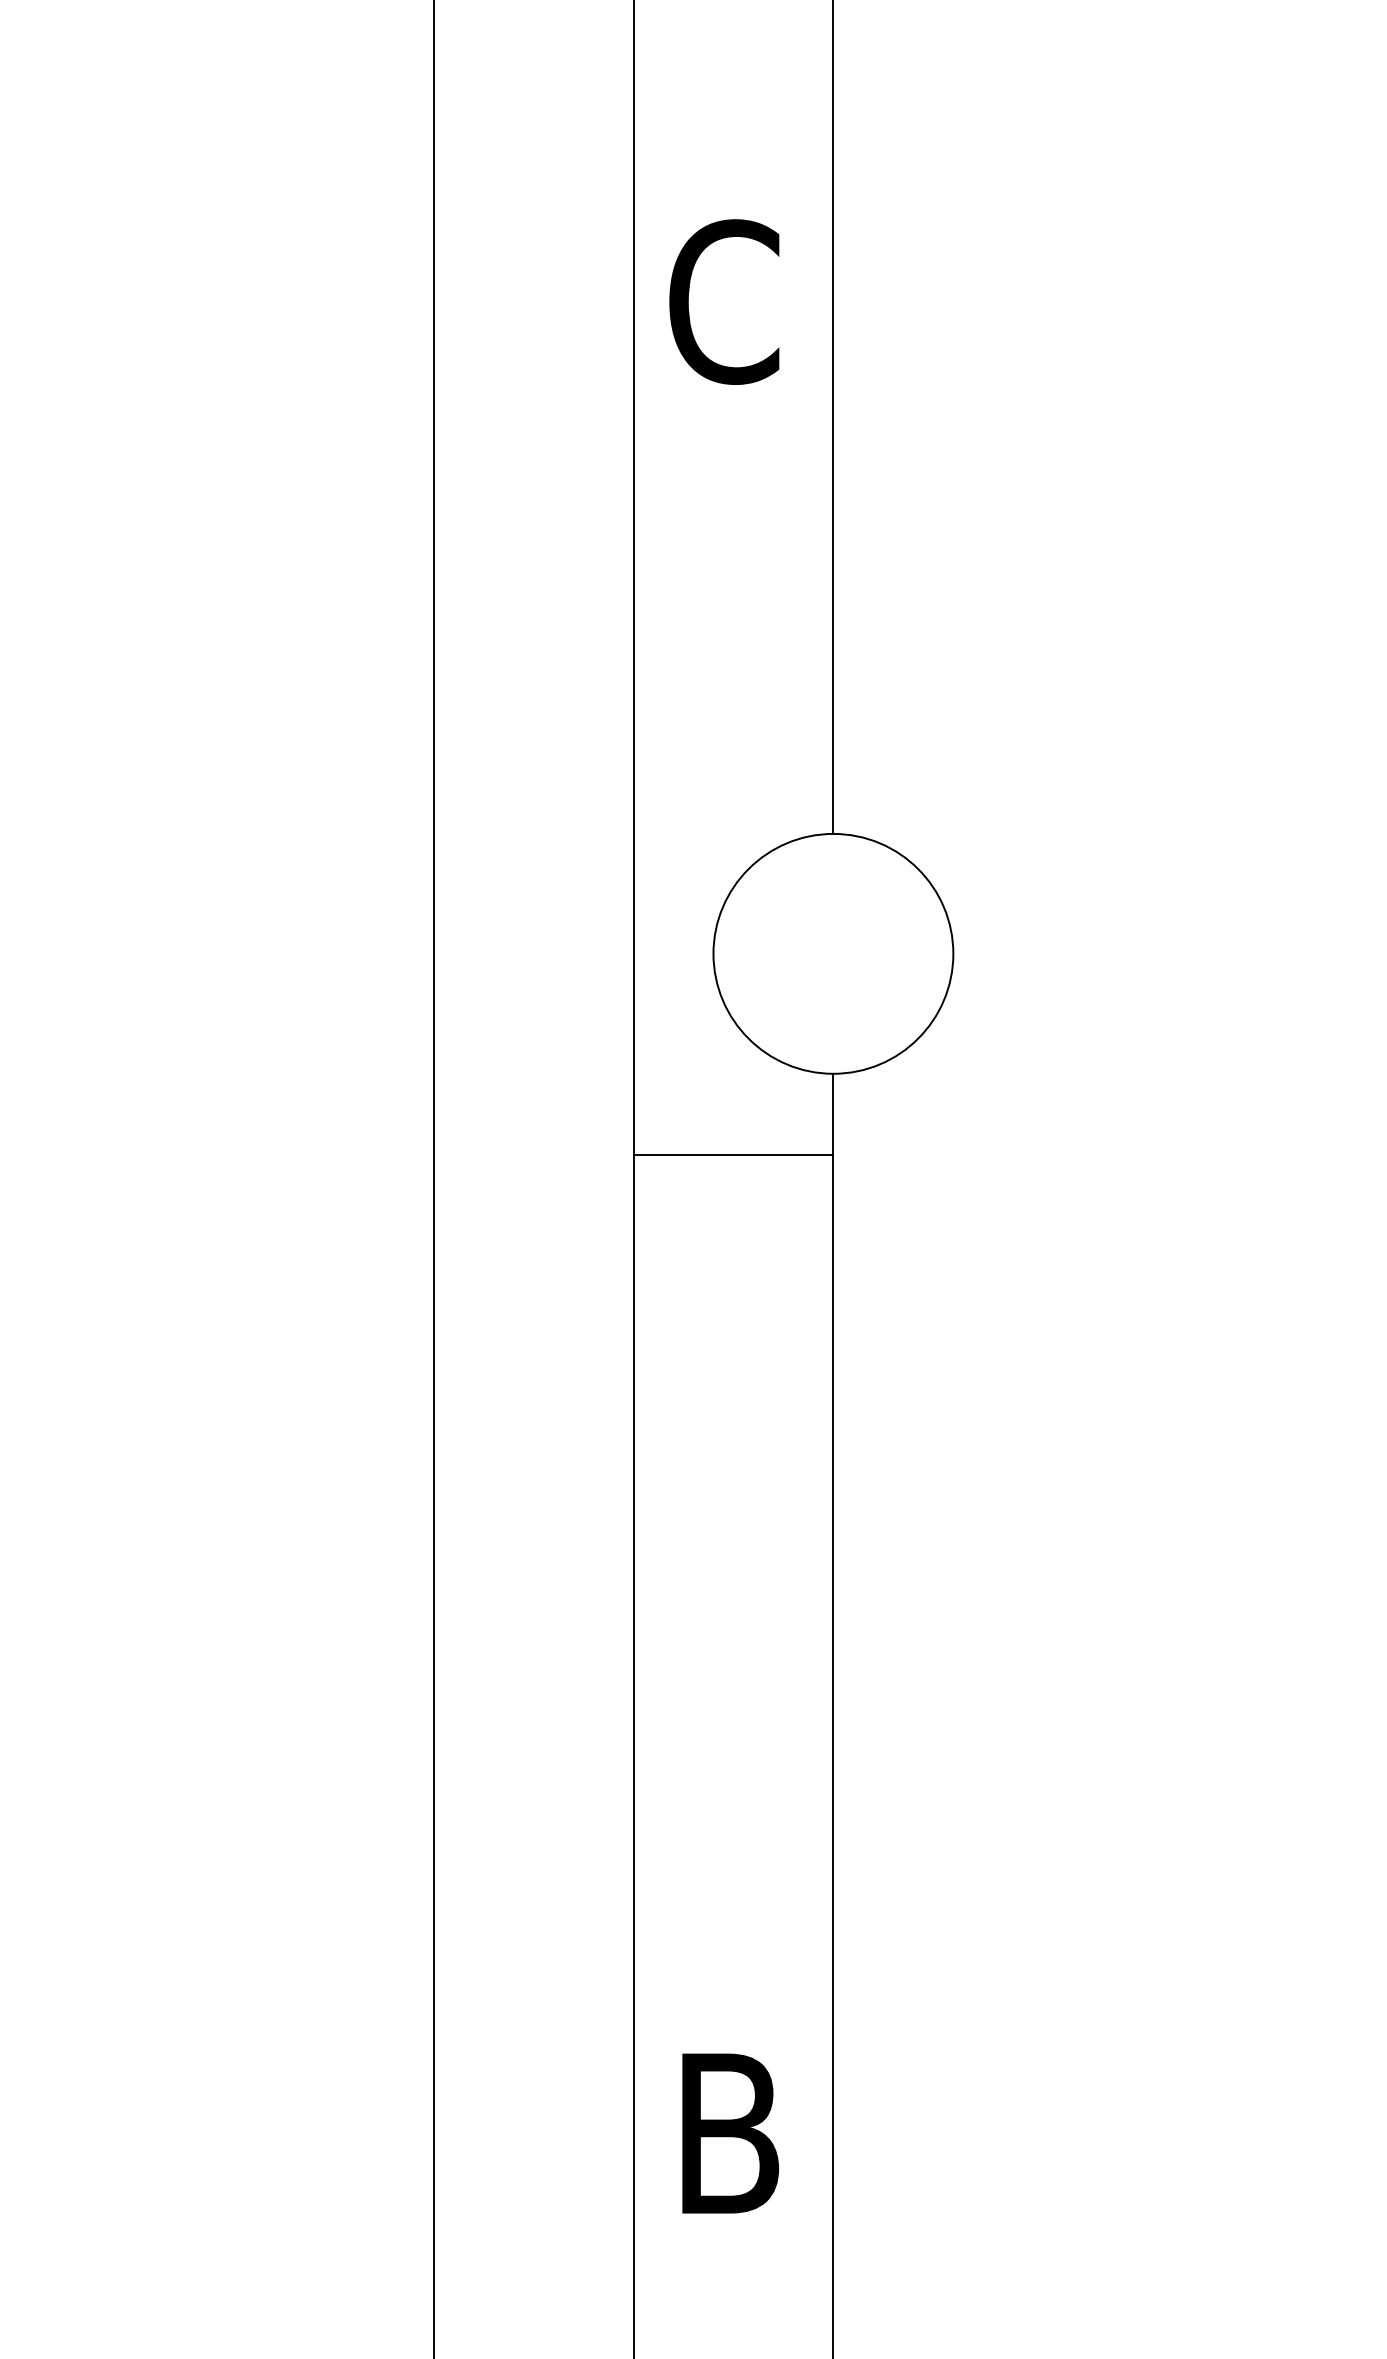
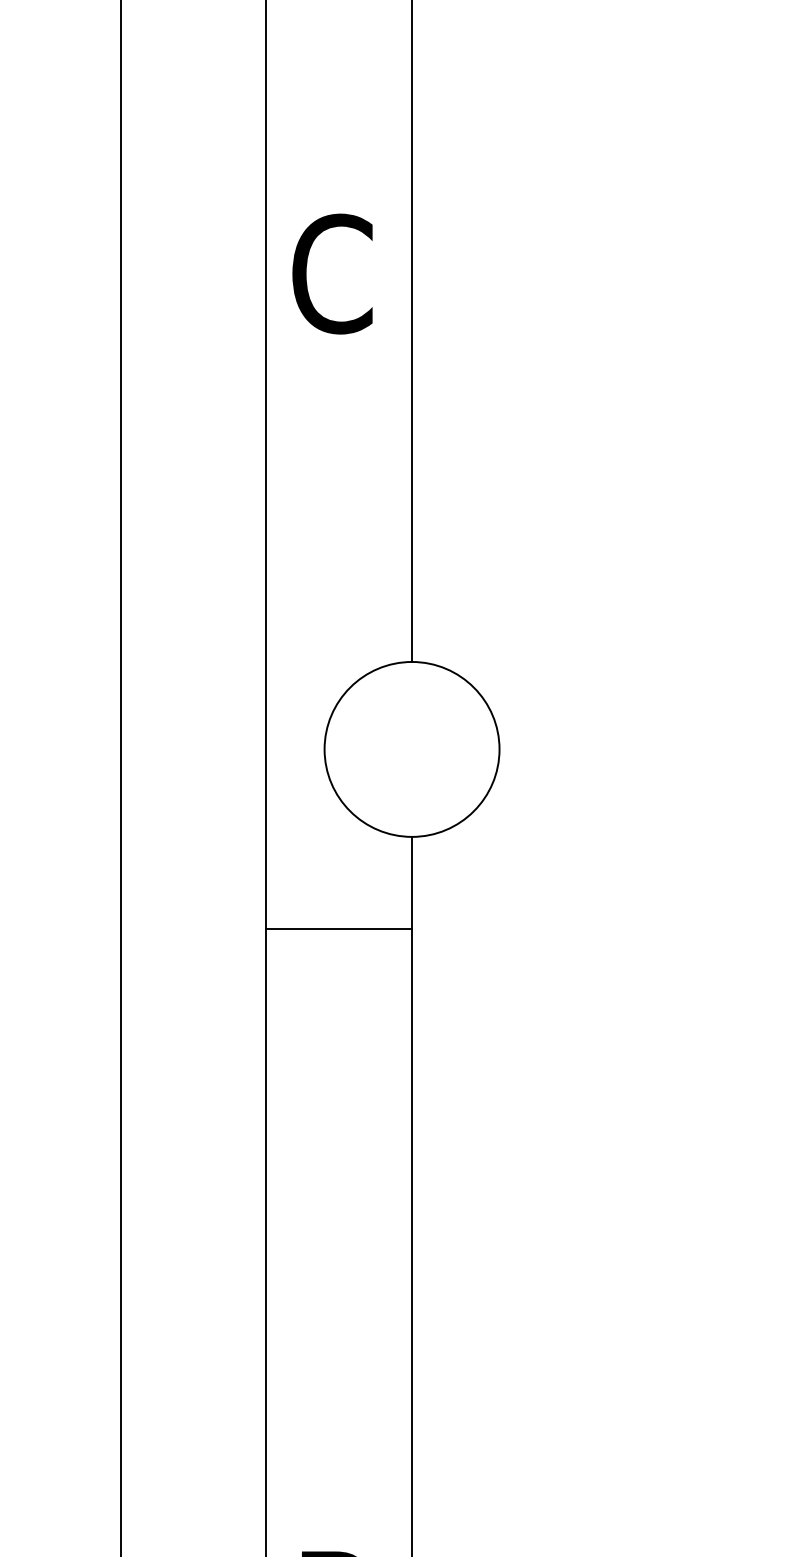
line: (733, 1155) -> (339, 929), moved

